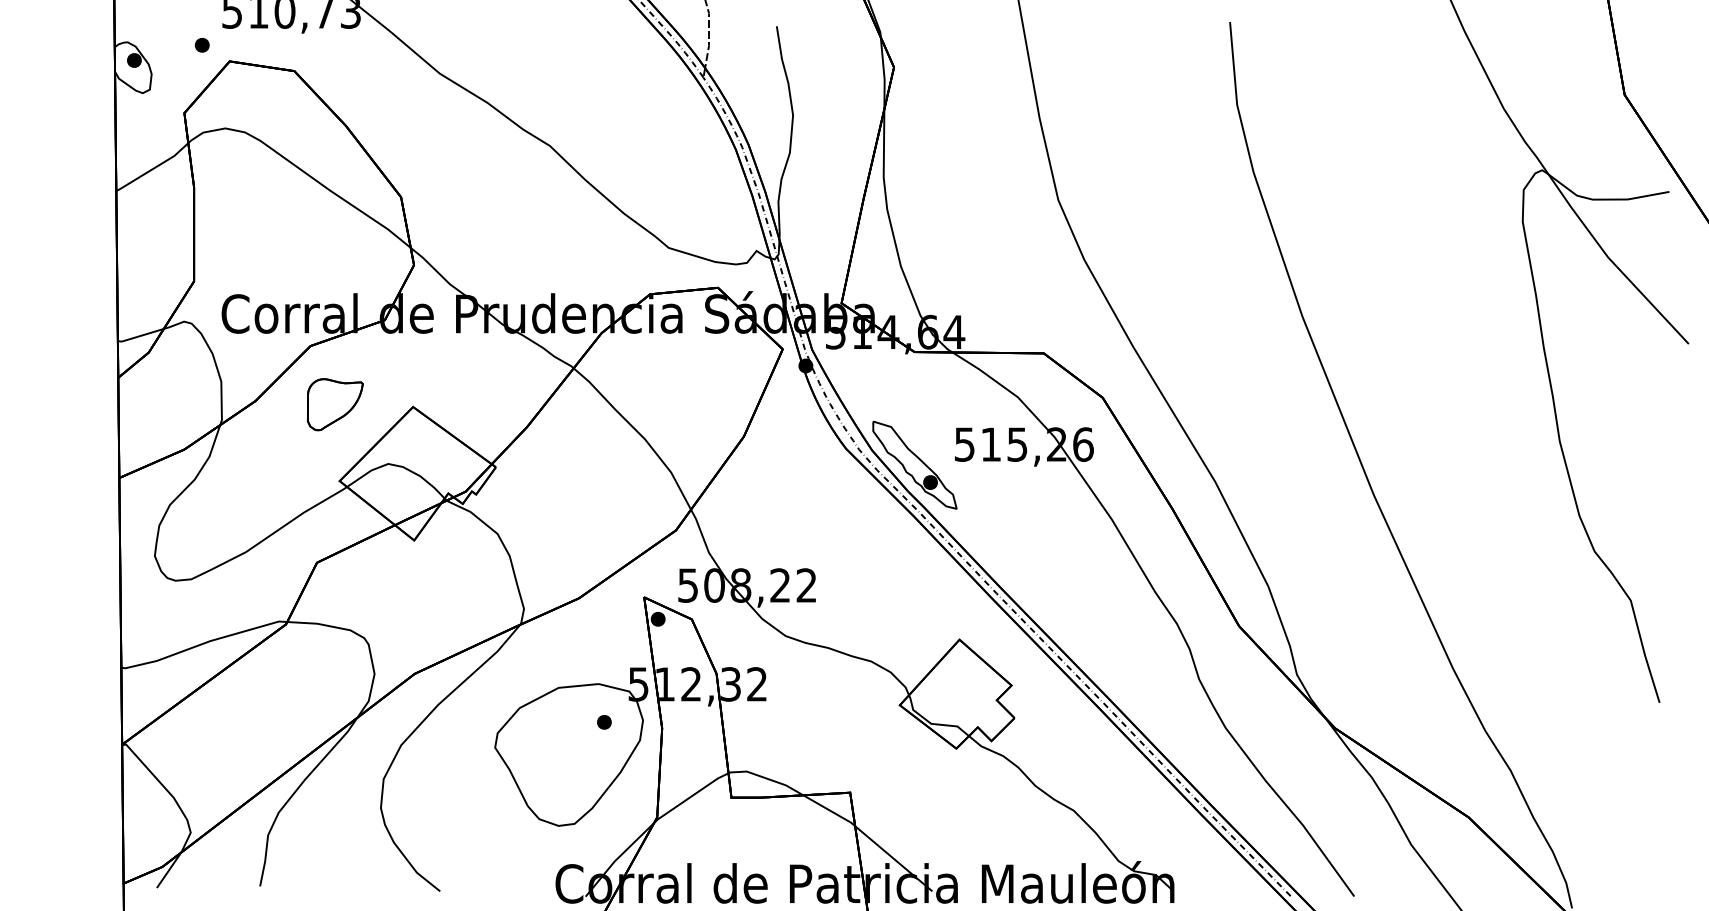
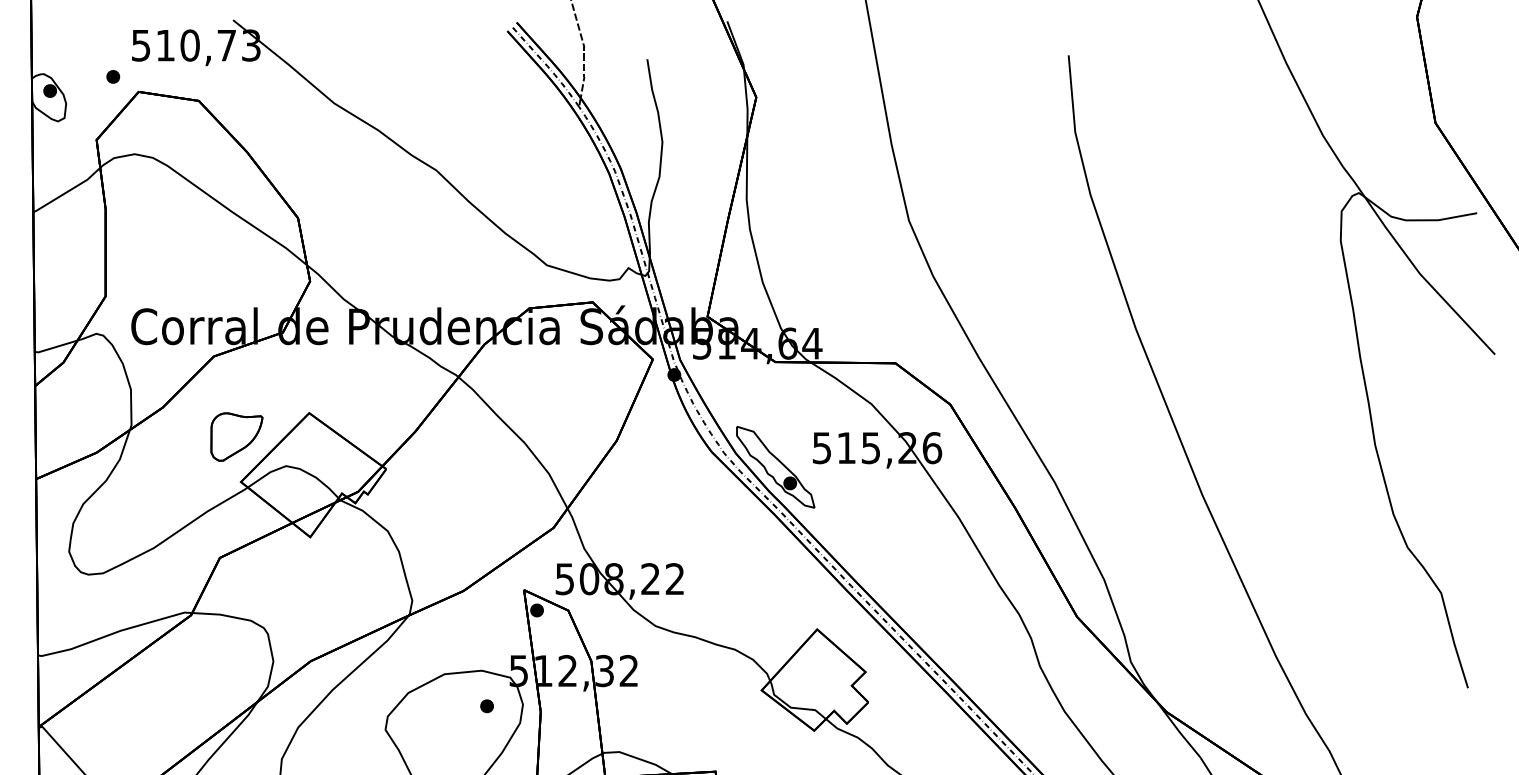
part: (335, 404) -> (237, 436), moved

